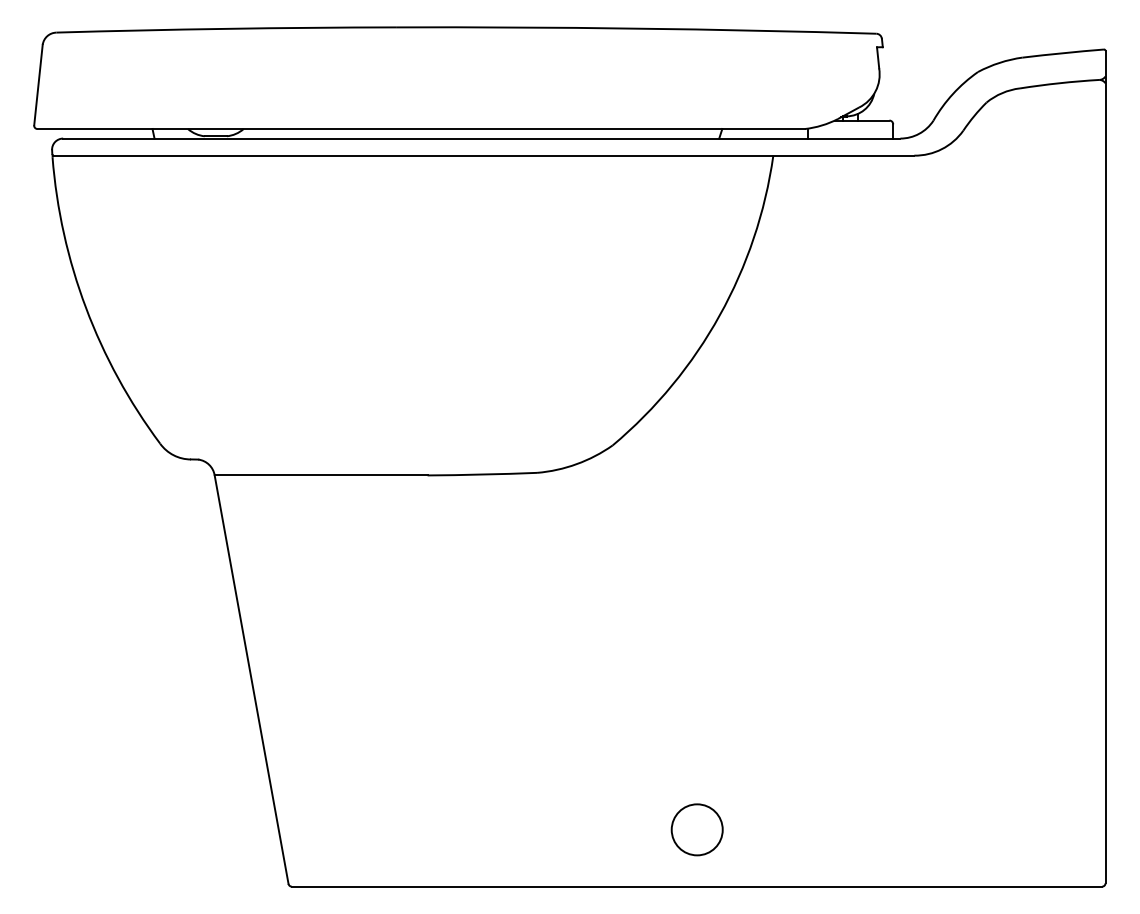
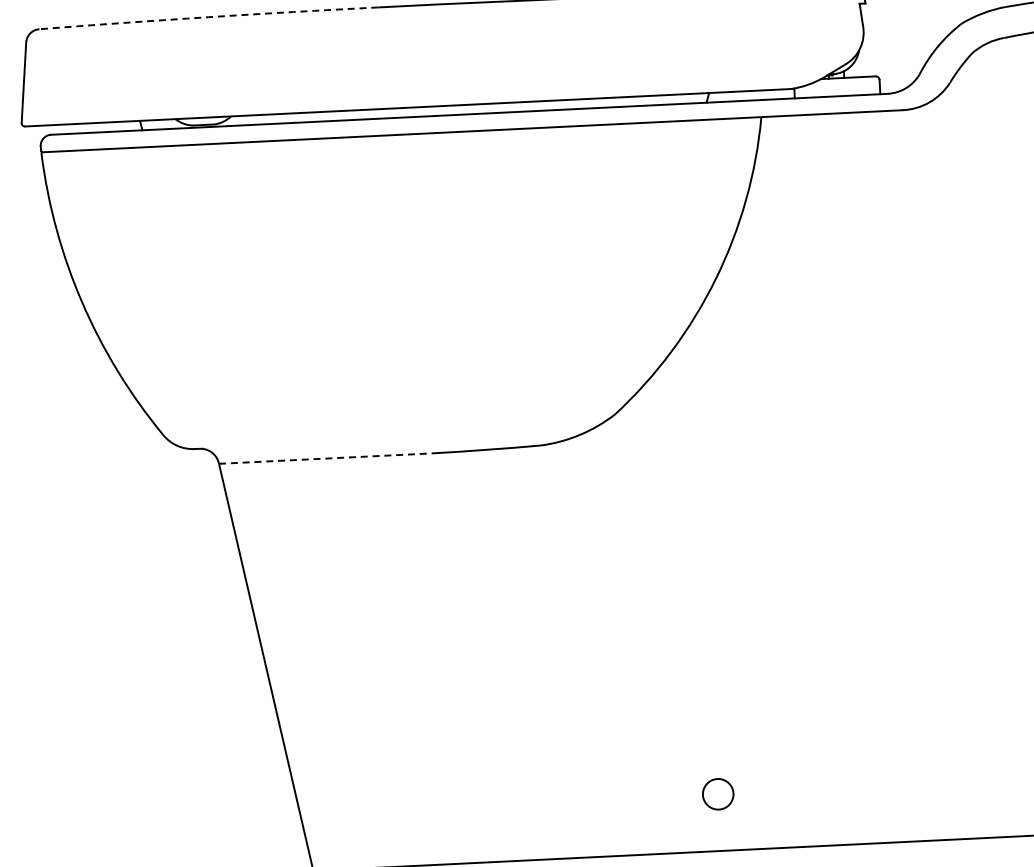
arc: (226, 28) -> (208, 16), solid -> dashed
line: (321, 475) -> (325, 458), solid -> dashed
circle: (696, 829) -> (717, 793), size x0.6

